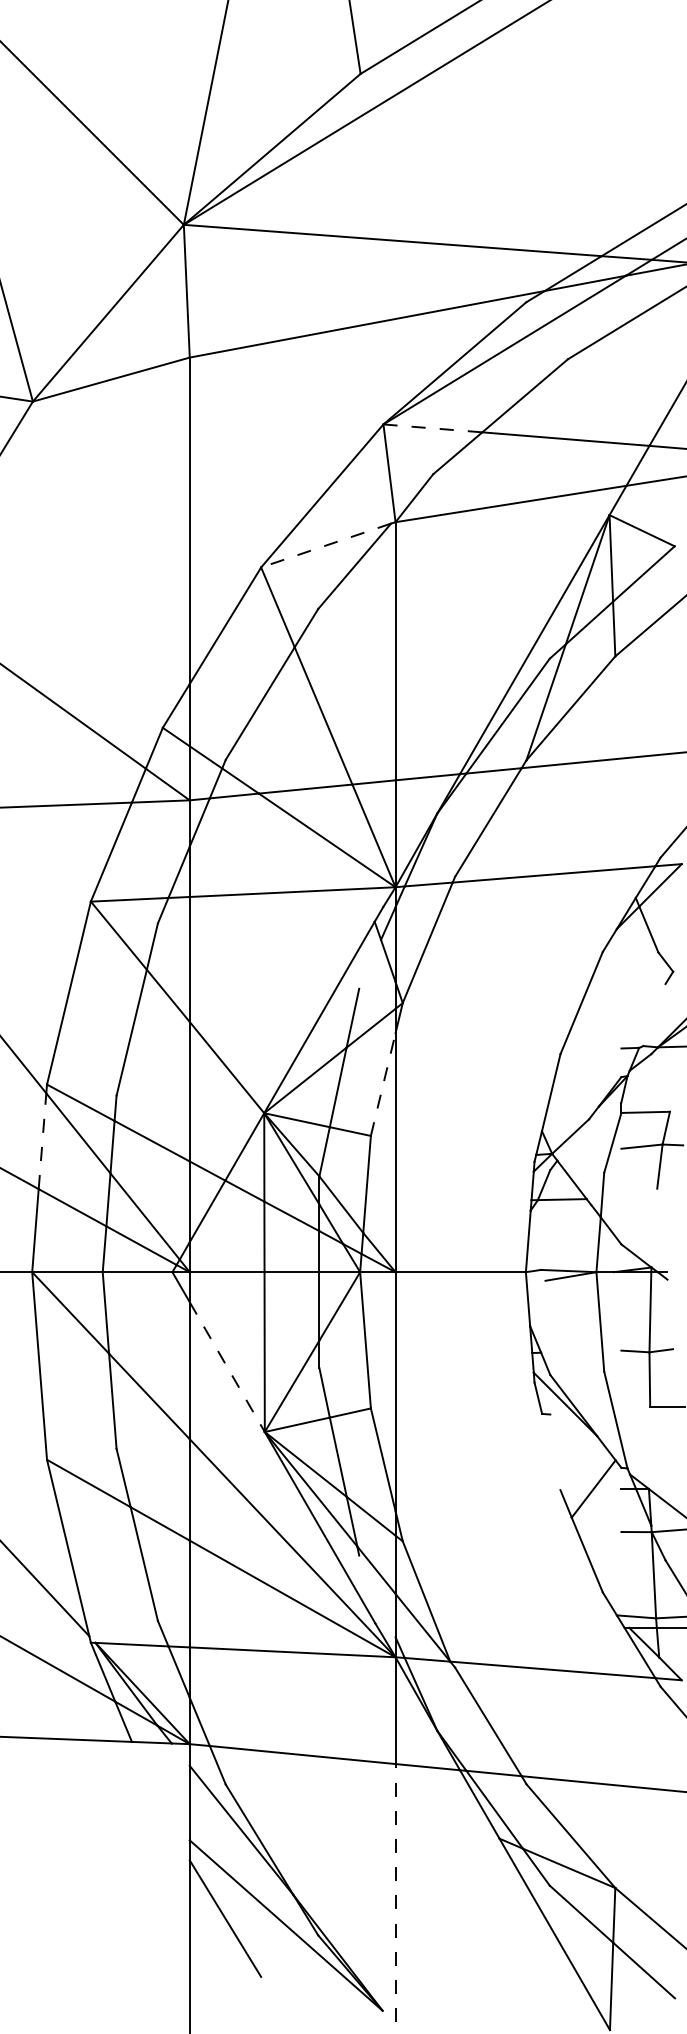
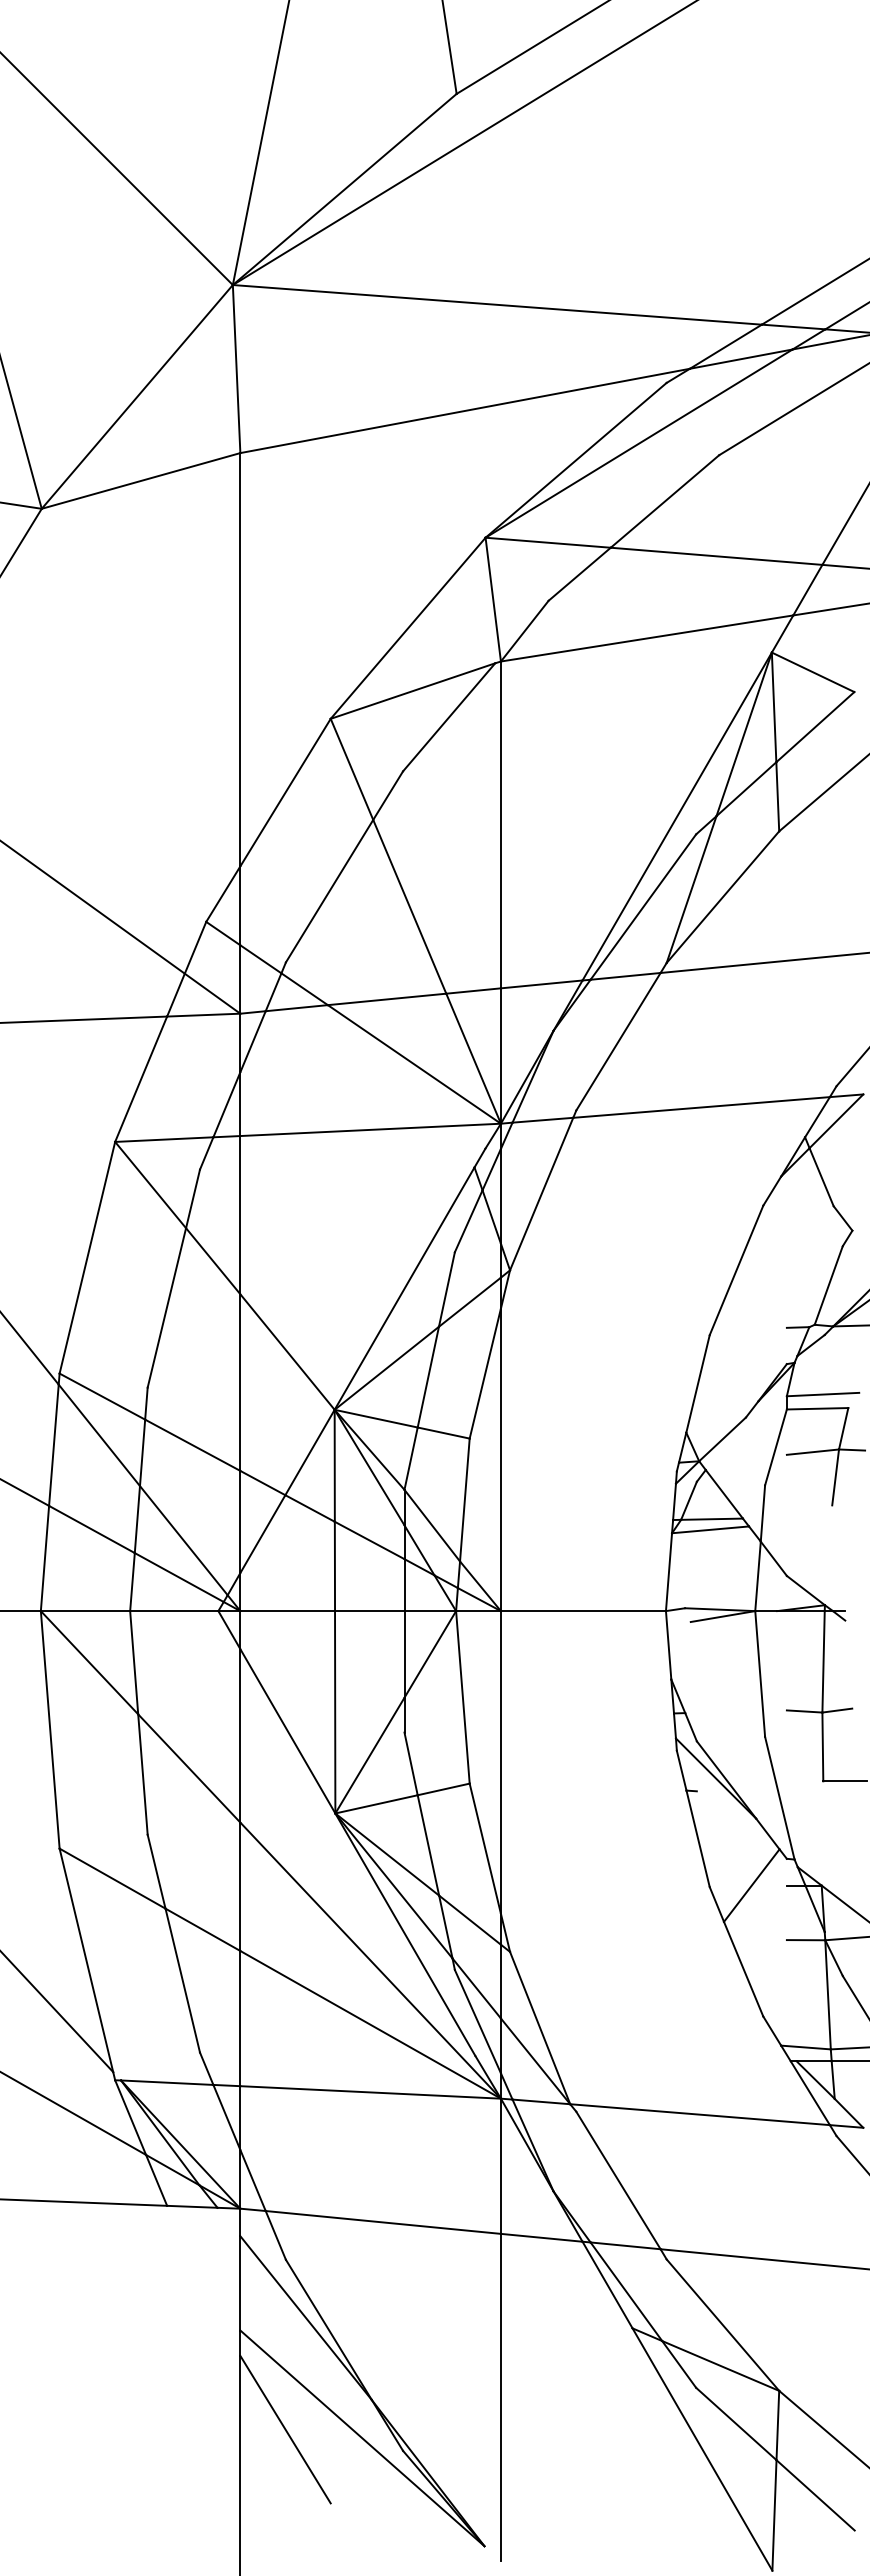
line: (433, 428) -> (548, 542), dashed -> solid
line: (325, 545) -> (412, 691), dashed -> solid
line: (369, 964) -> (468, 1221), added
line: (654, 1015) -> (828, 1285), added
line: (383, 1084) -> (485, 1373), dashed -> solid
line: (649, 1101) -> (822, 1394), added
line: (42, 1141) -> (53, 1445), dashed -> solid
line: (561, 1207) -> (710, 1529), added
line: (227, 1367) -> (287, 1731), dashed -> solid
line: (550, 1451) -> (697, 1838), added
line: (377, 1596) -> (477, 2021), added
line: (395, 1893) -> (500, 2397), dashed -> solid

